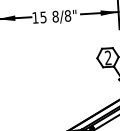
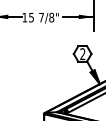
text: (55, 16) -> (41, 17), 8/8" -> 7/8"

